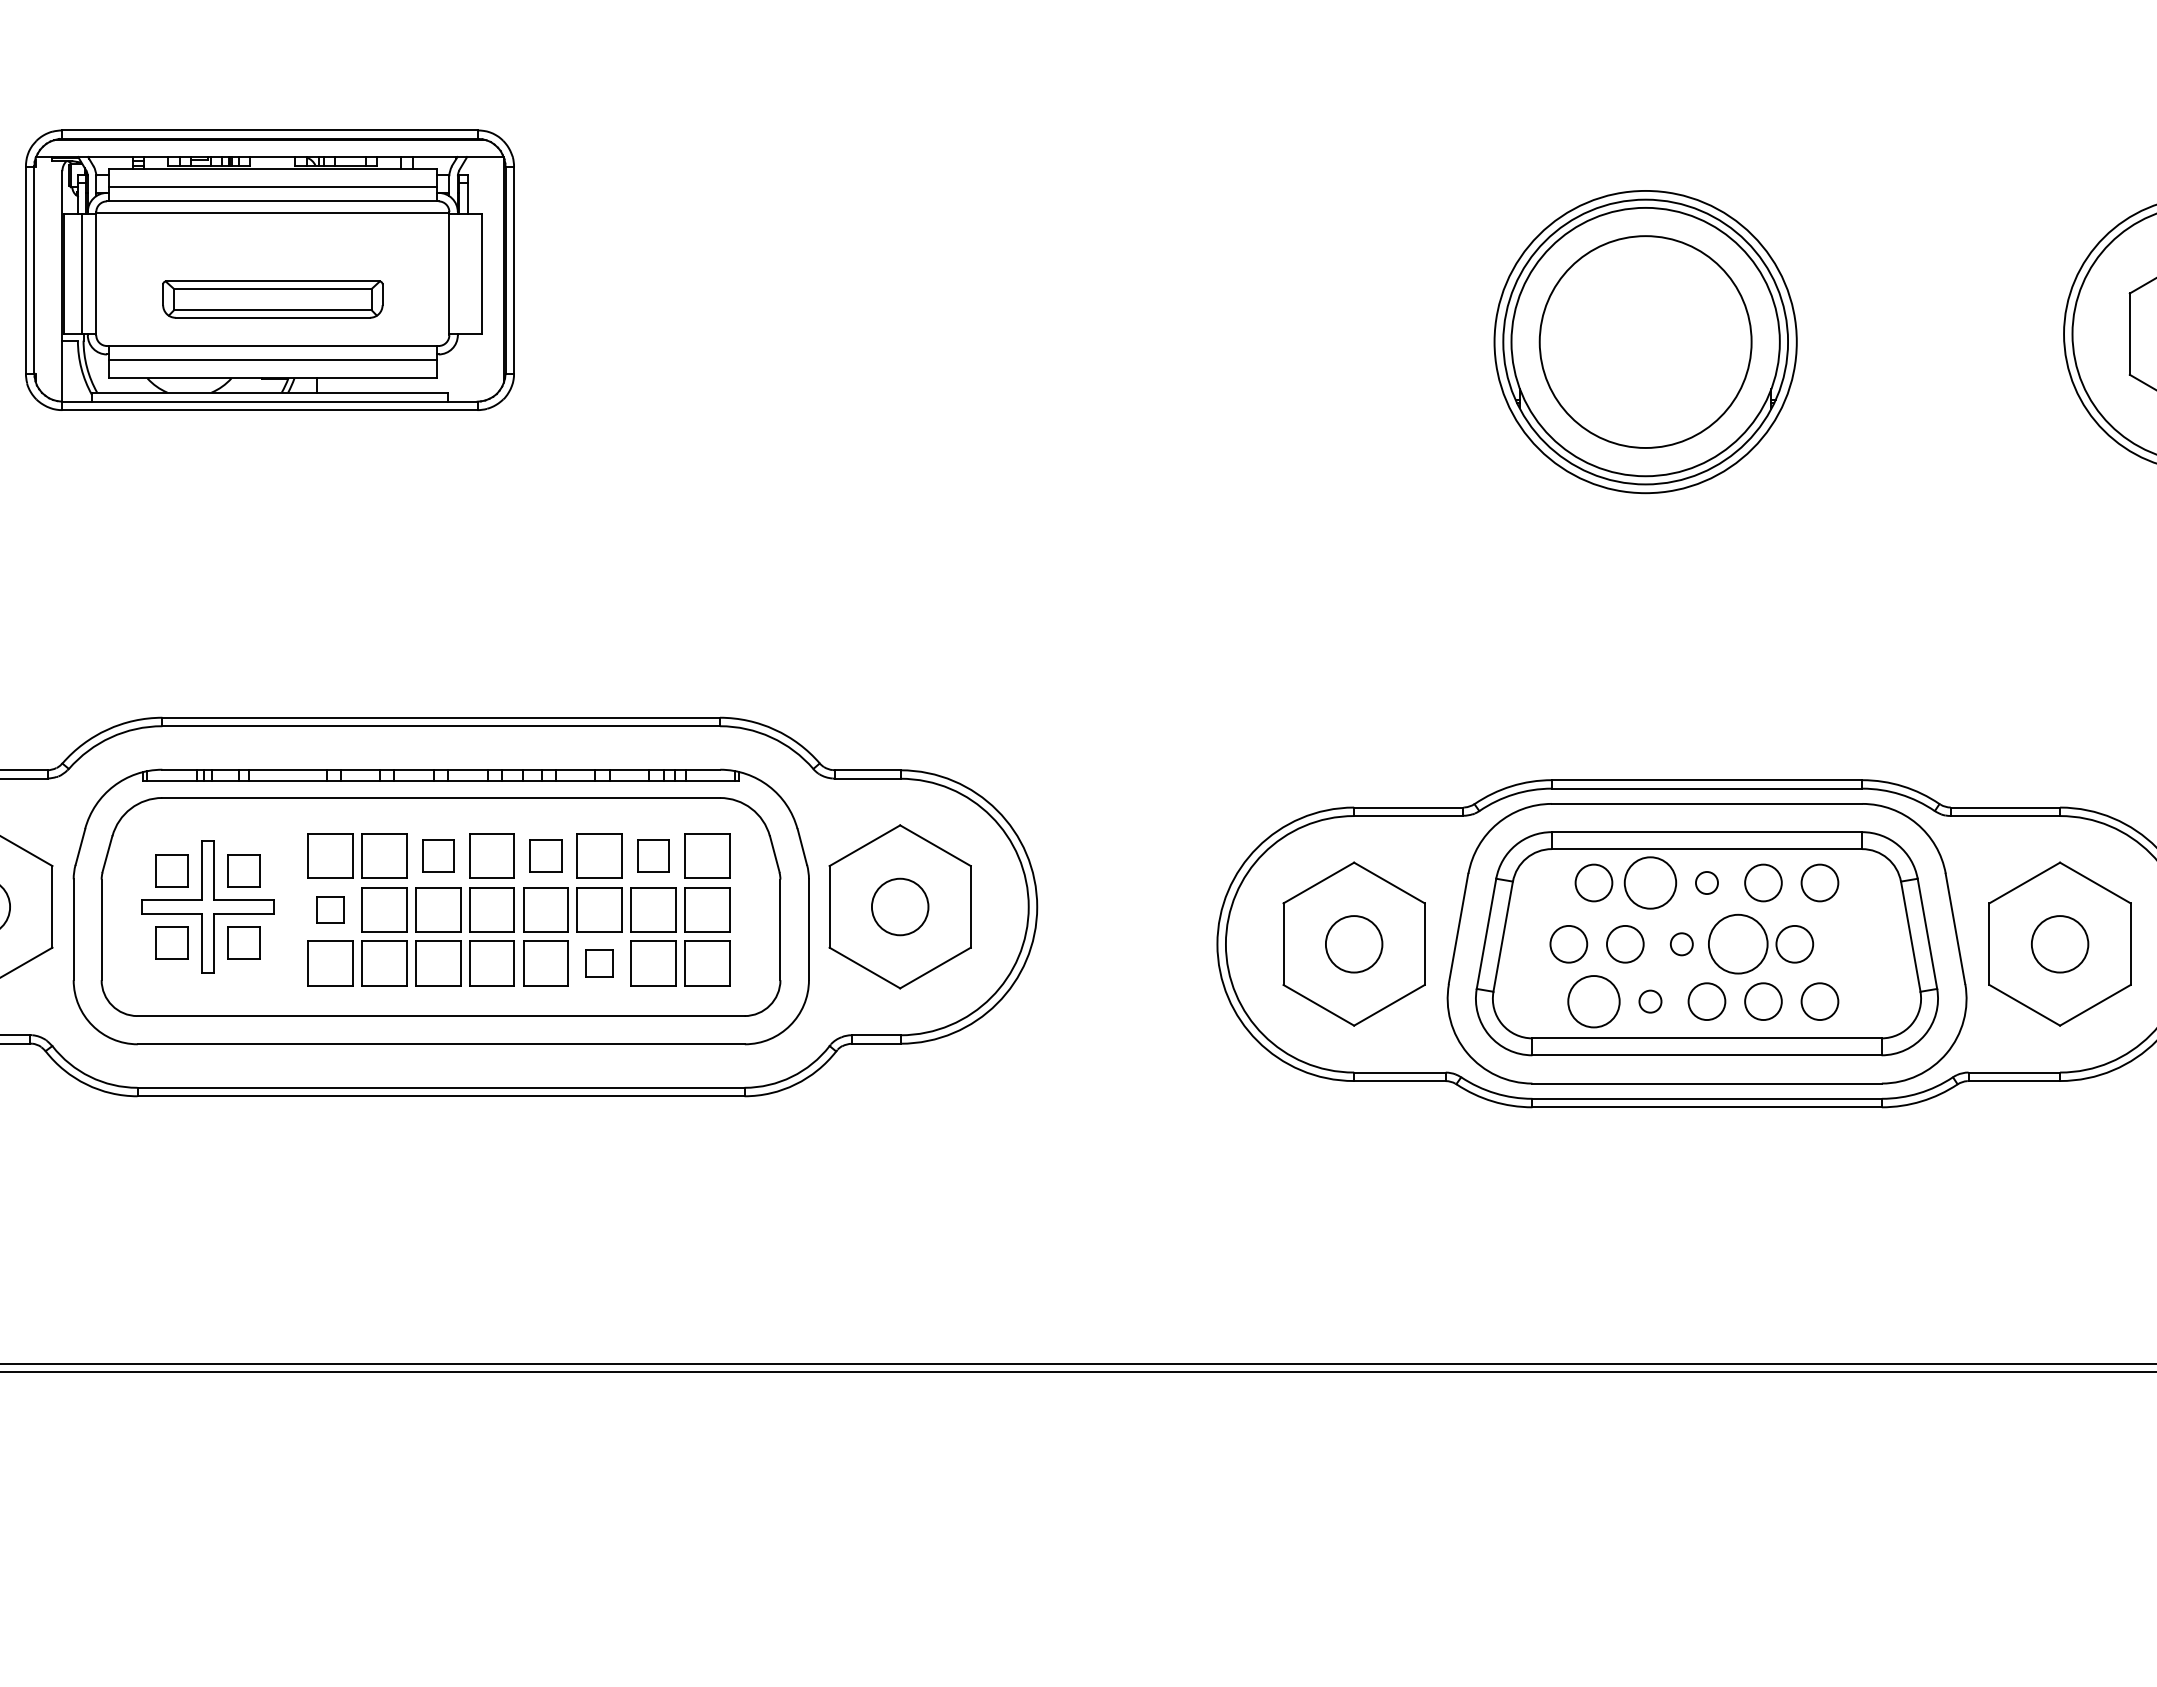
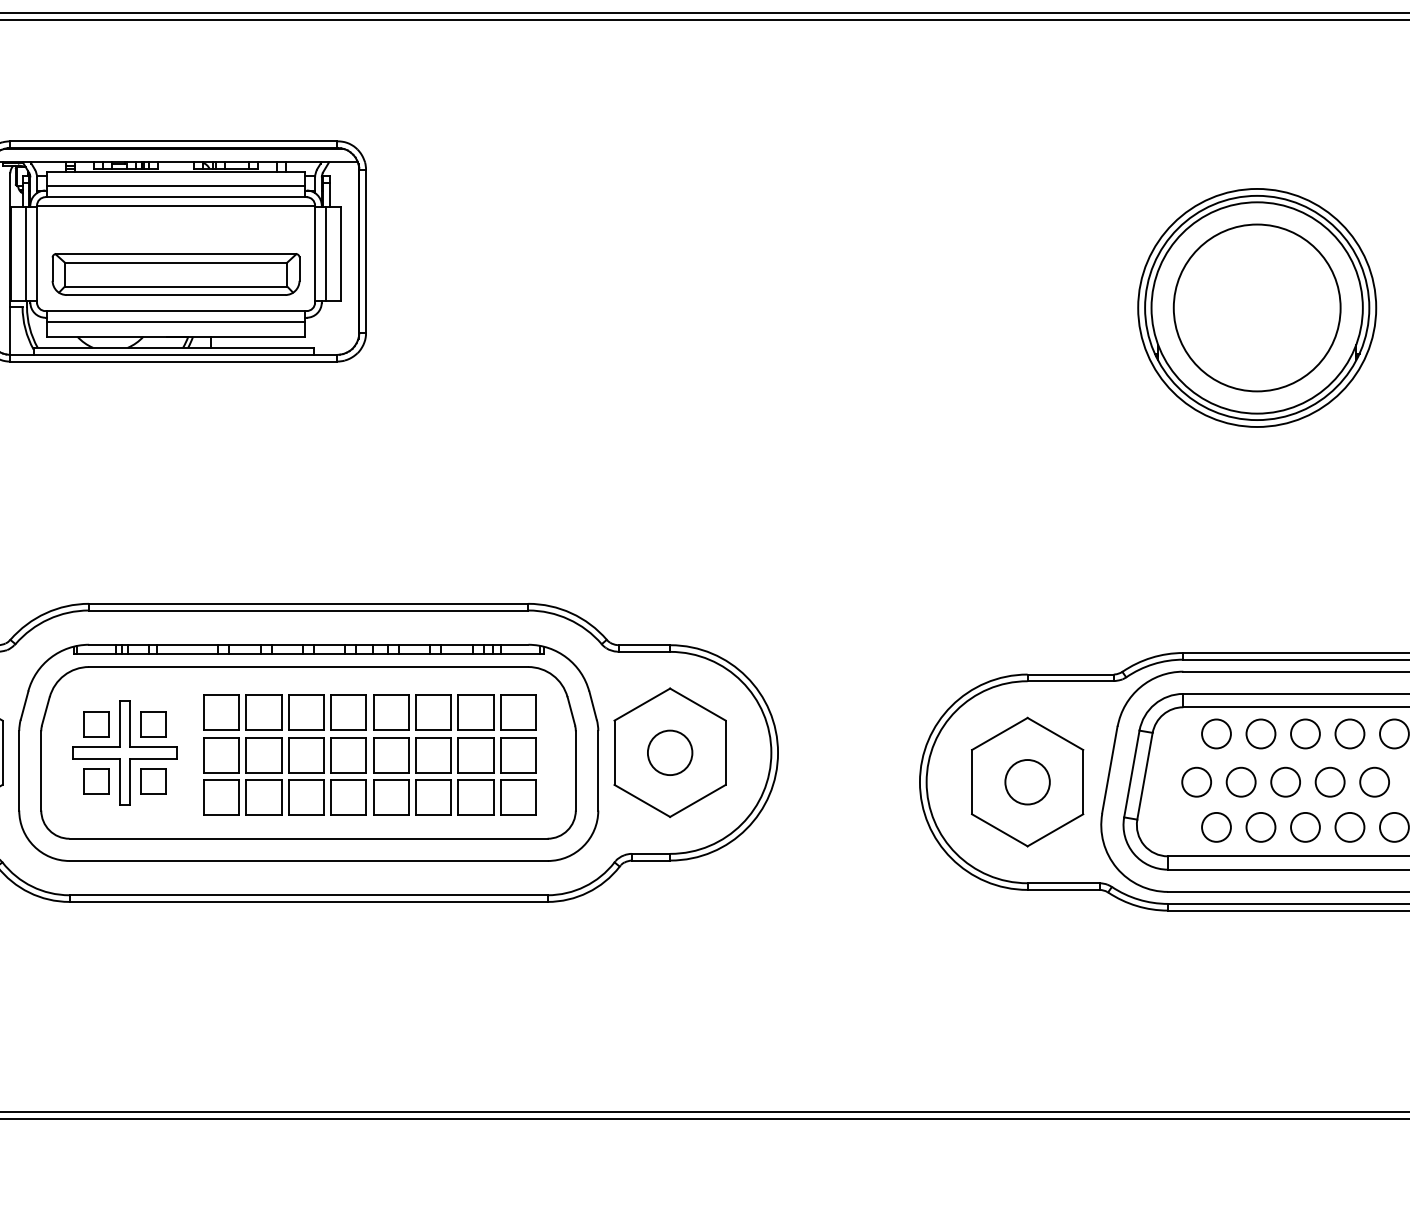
line: (463, 273) -> (326, 253), added
part: (272, 299) -> (175, 274), size x1.43
part: (438, 855) -> (306, 712), size x1.43
part: (545, 855) -> (390, 712), size x1.43
part: (653, 855) -> (475, 712), size x1.43
circle: (1650, 882) -> (1260, 733), size x0.71
circle: (1706, 882) -> (1305, 733), size x1.67
part: (330, 909) -> (221, 754), size x1.67
circle: (1681, 943) -> (1285, 781), size x1.67
circle: (1738, 944) -> (1330, 782), size x0.62
part: (599, 963) -> (433, 797), size x1.67
circle: (1593, 1001) -> (1216, 827), size x0.71
circle: (1650, 1001) -> (1260, 827), size x1.67

